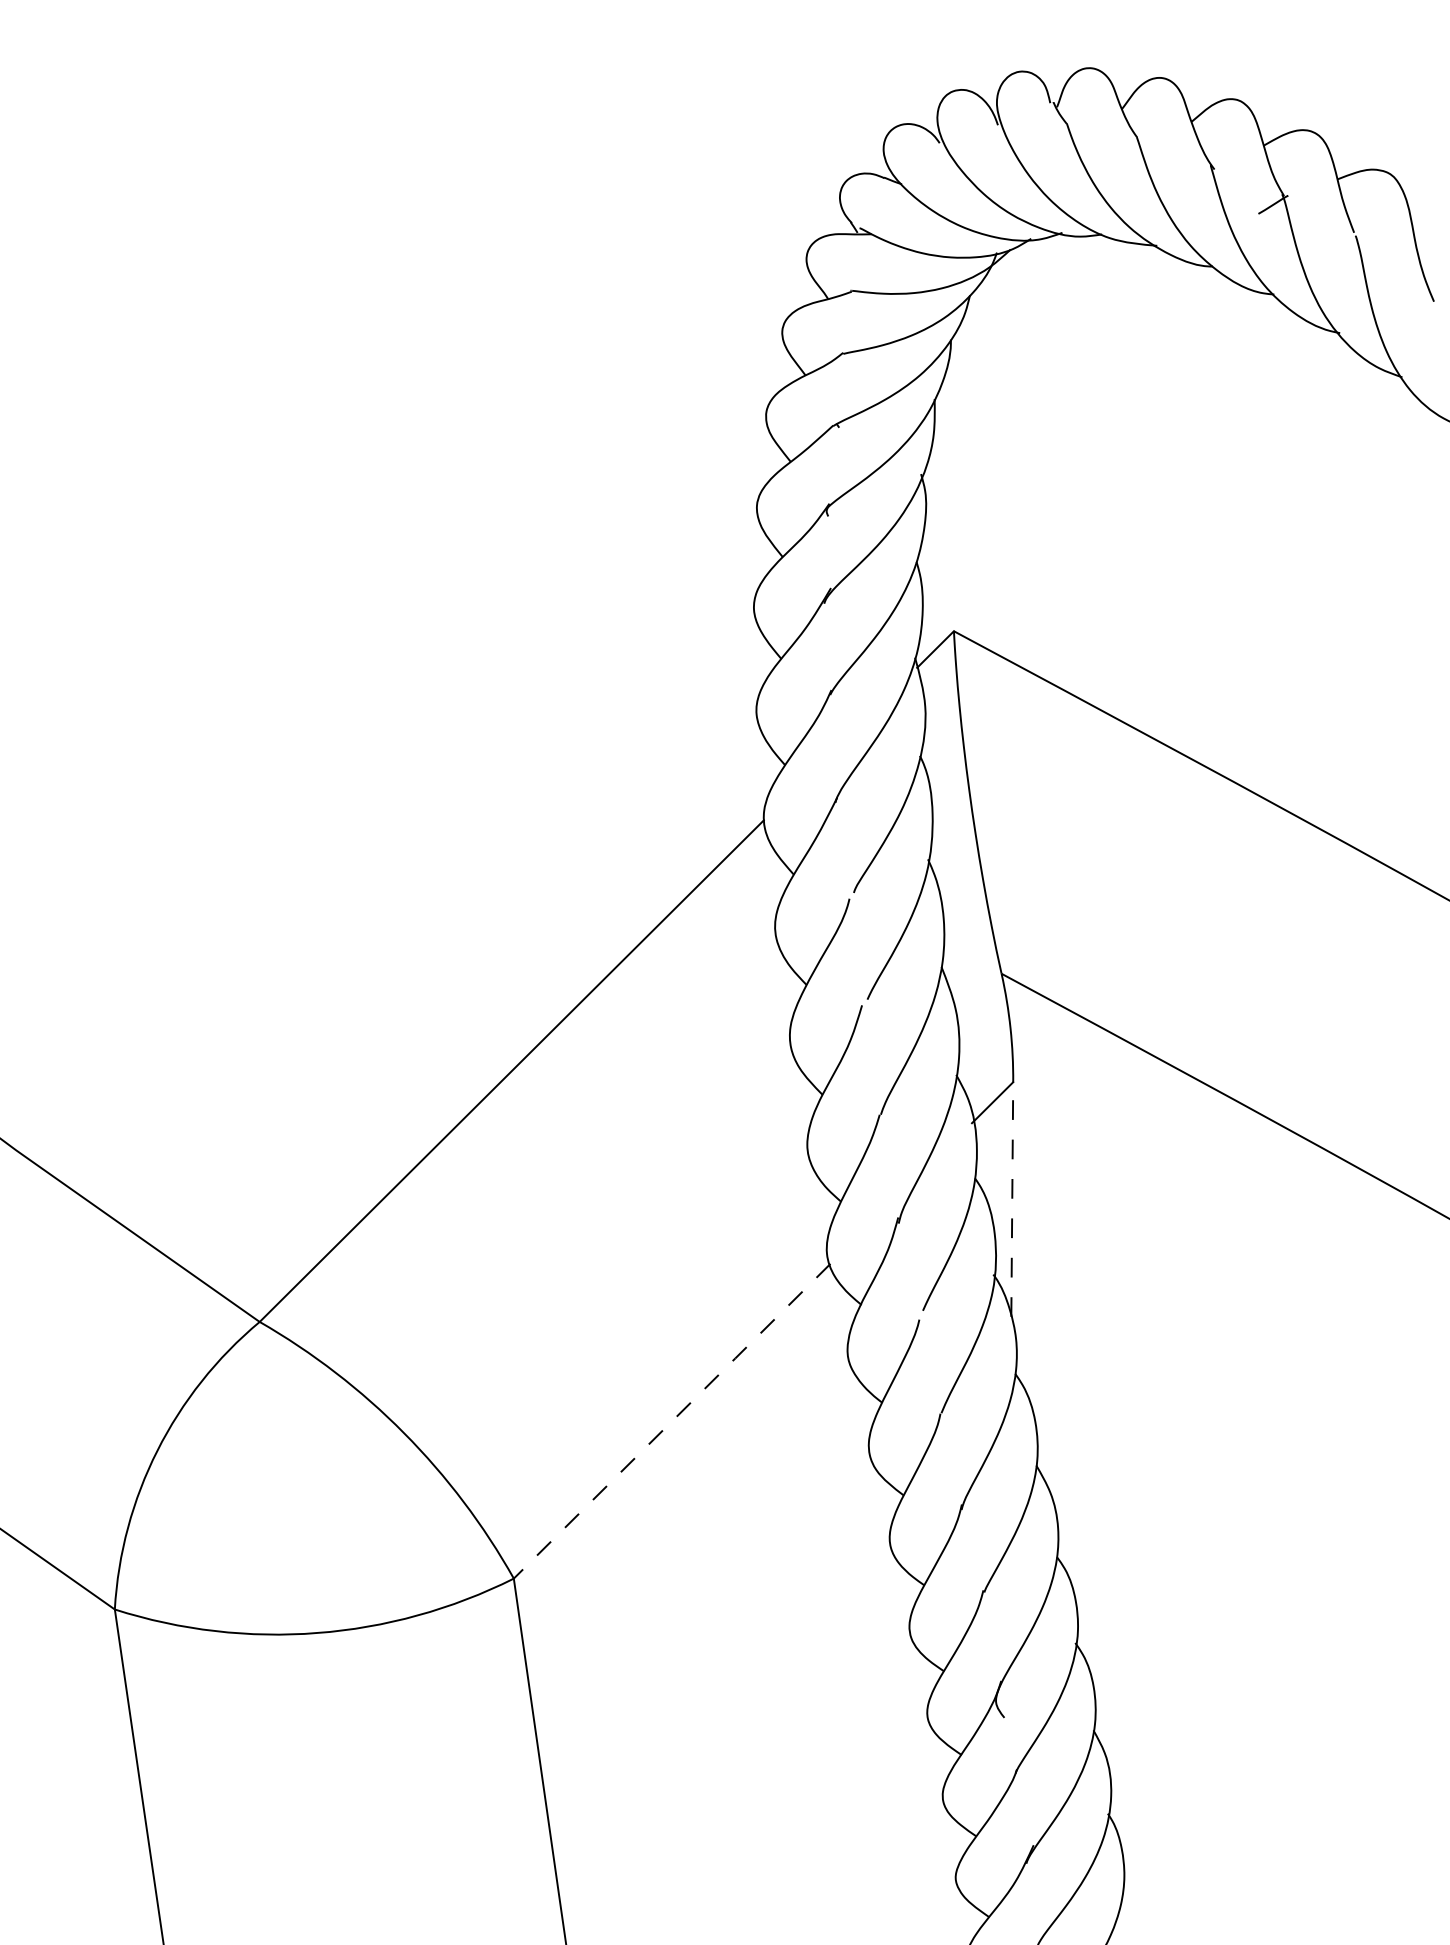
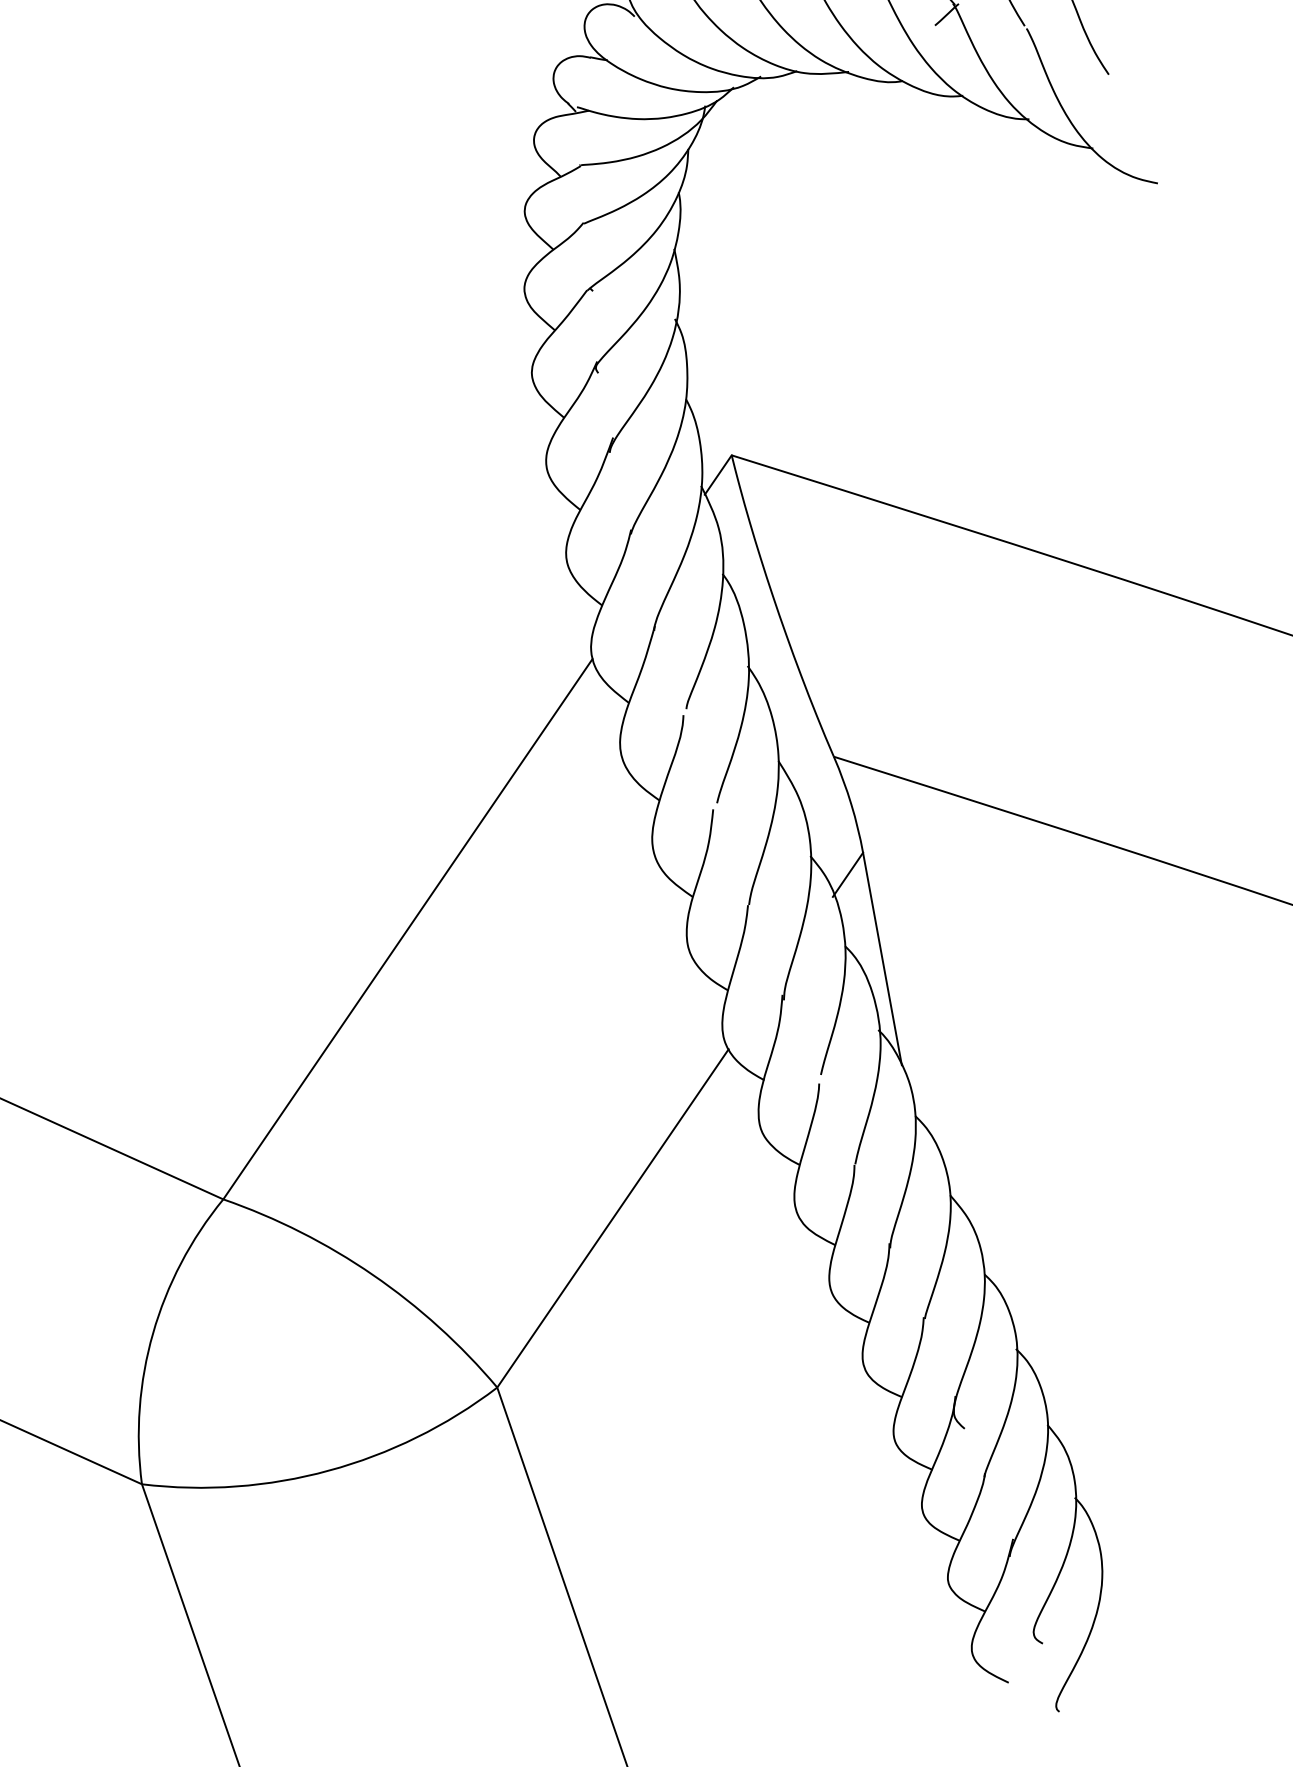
line: (1012, 1199) -> (882, 958), dashed -> solid
line: (672, 1421) -> (613, 1218), dashed -> solid

